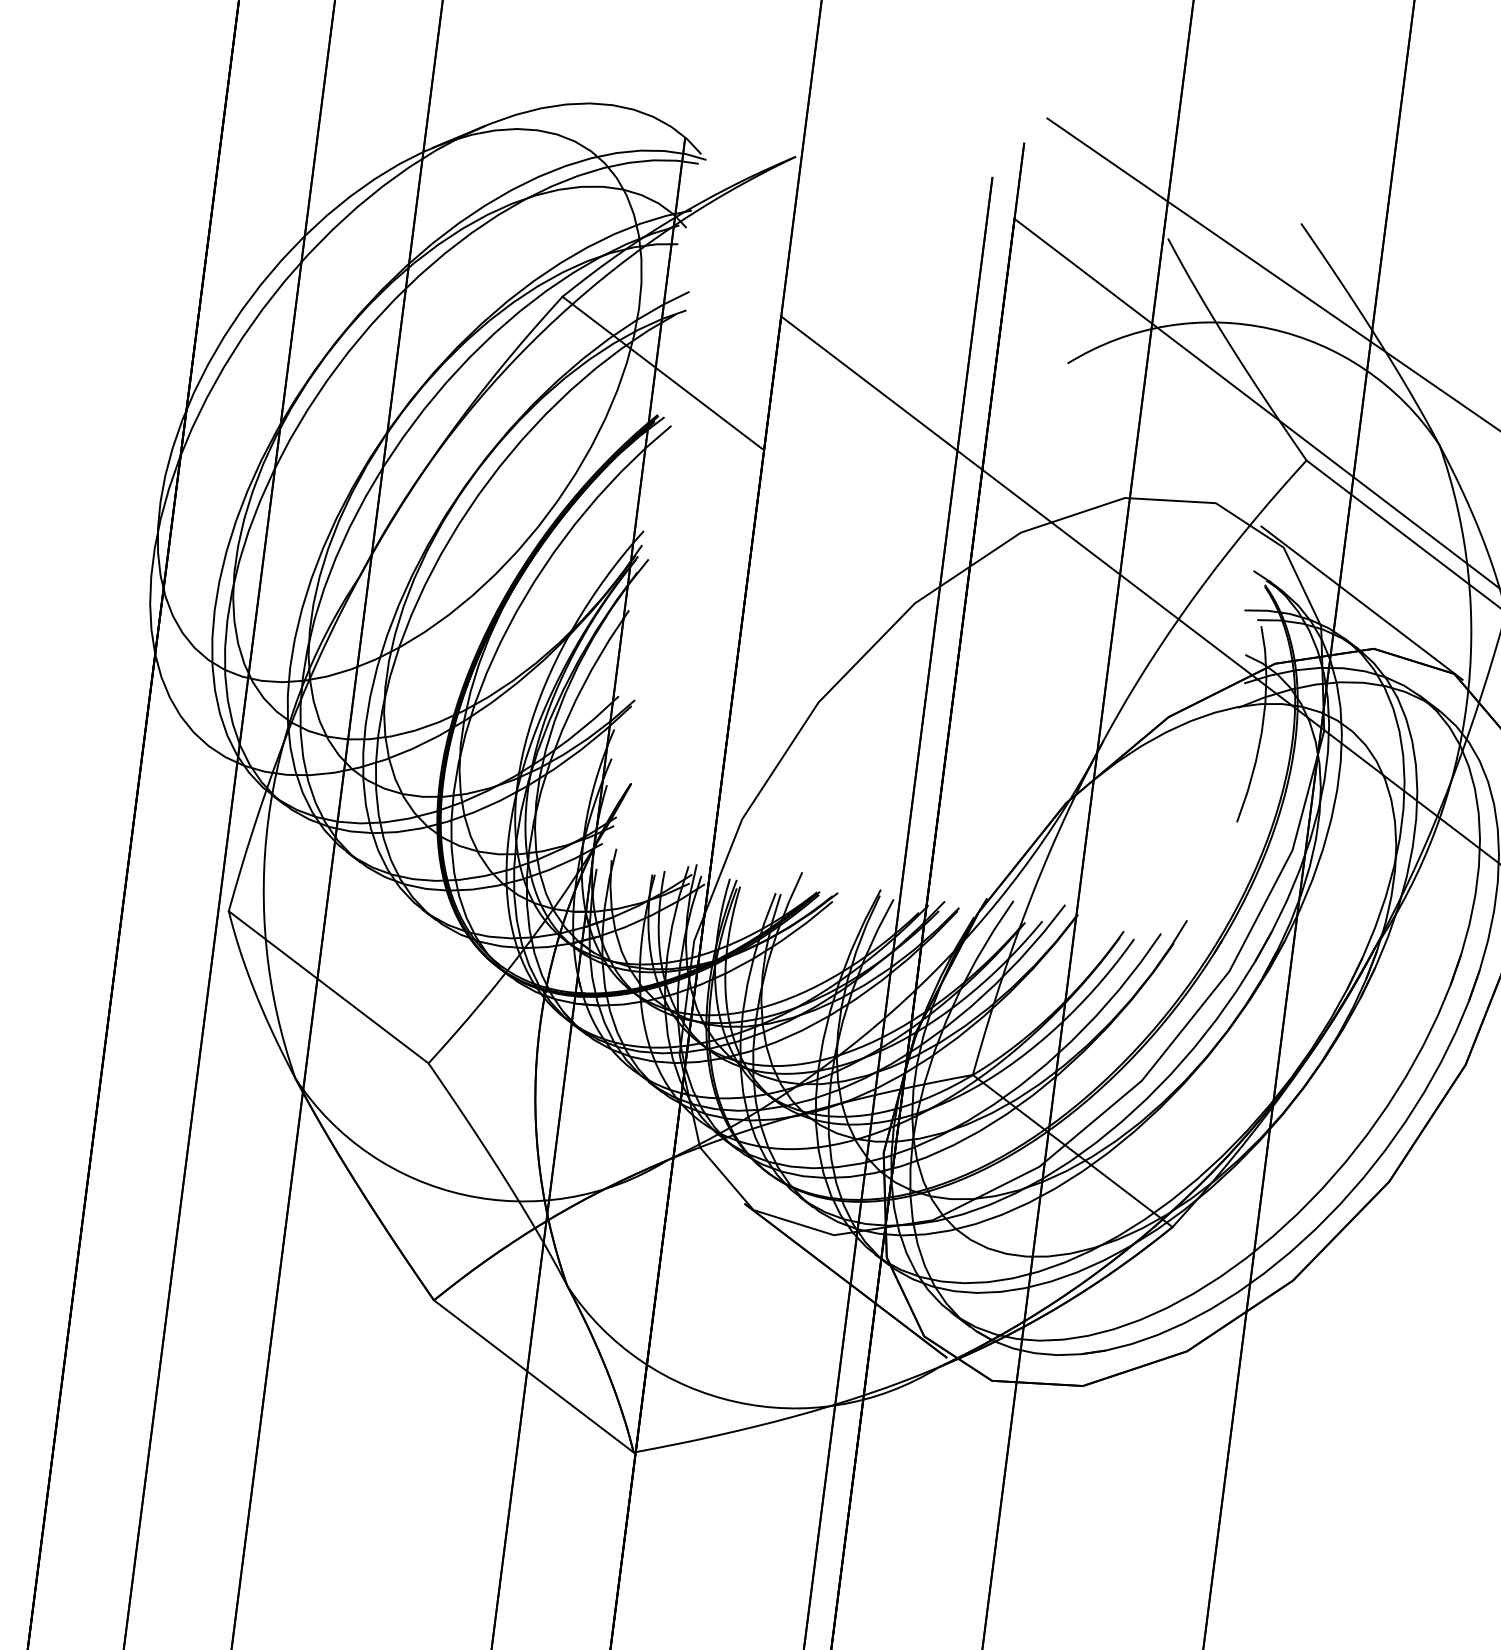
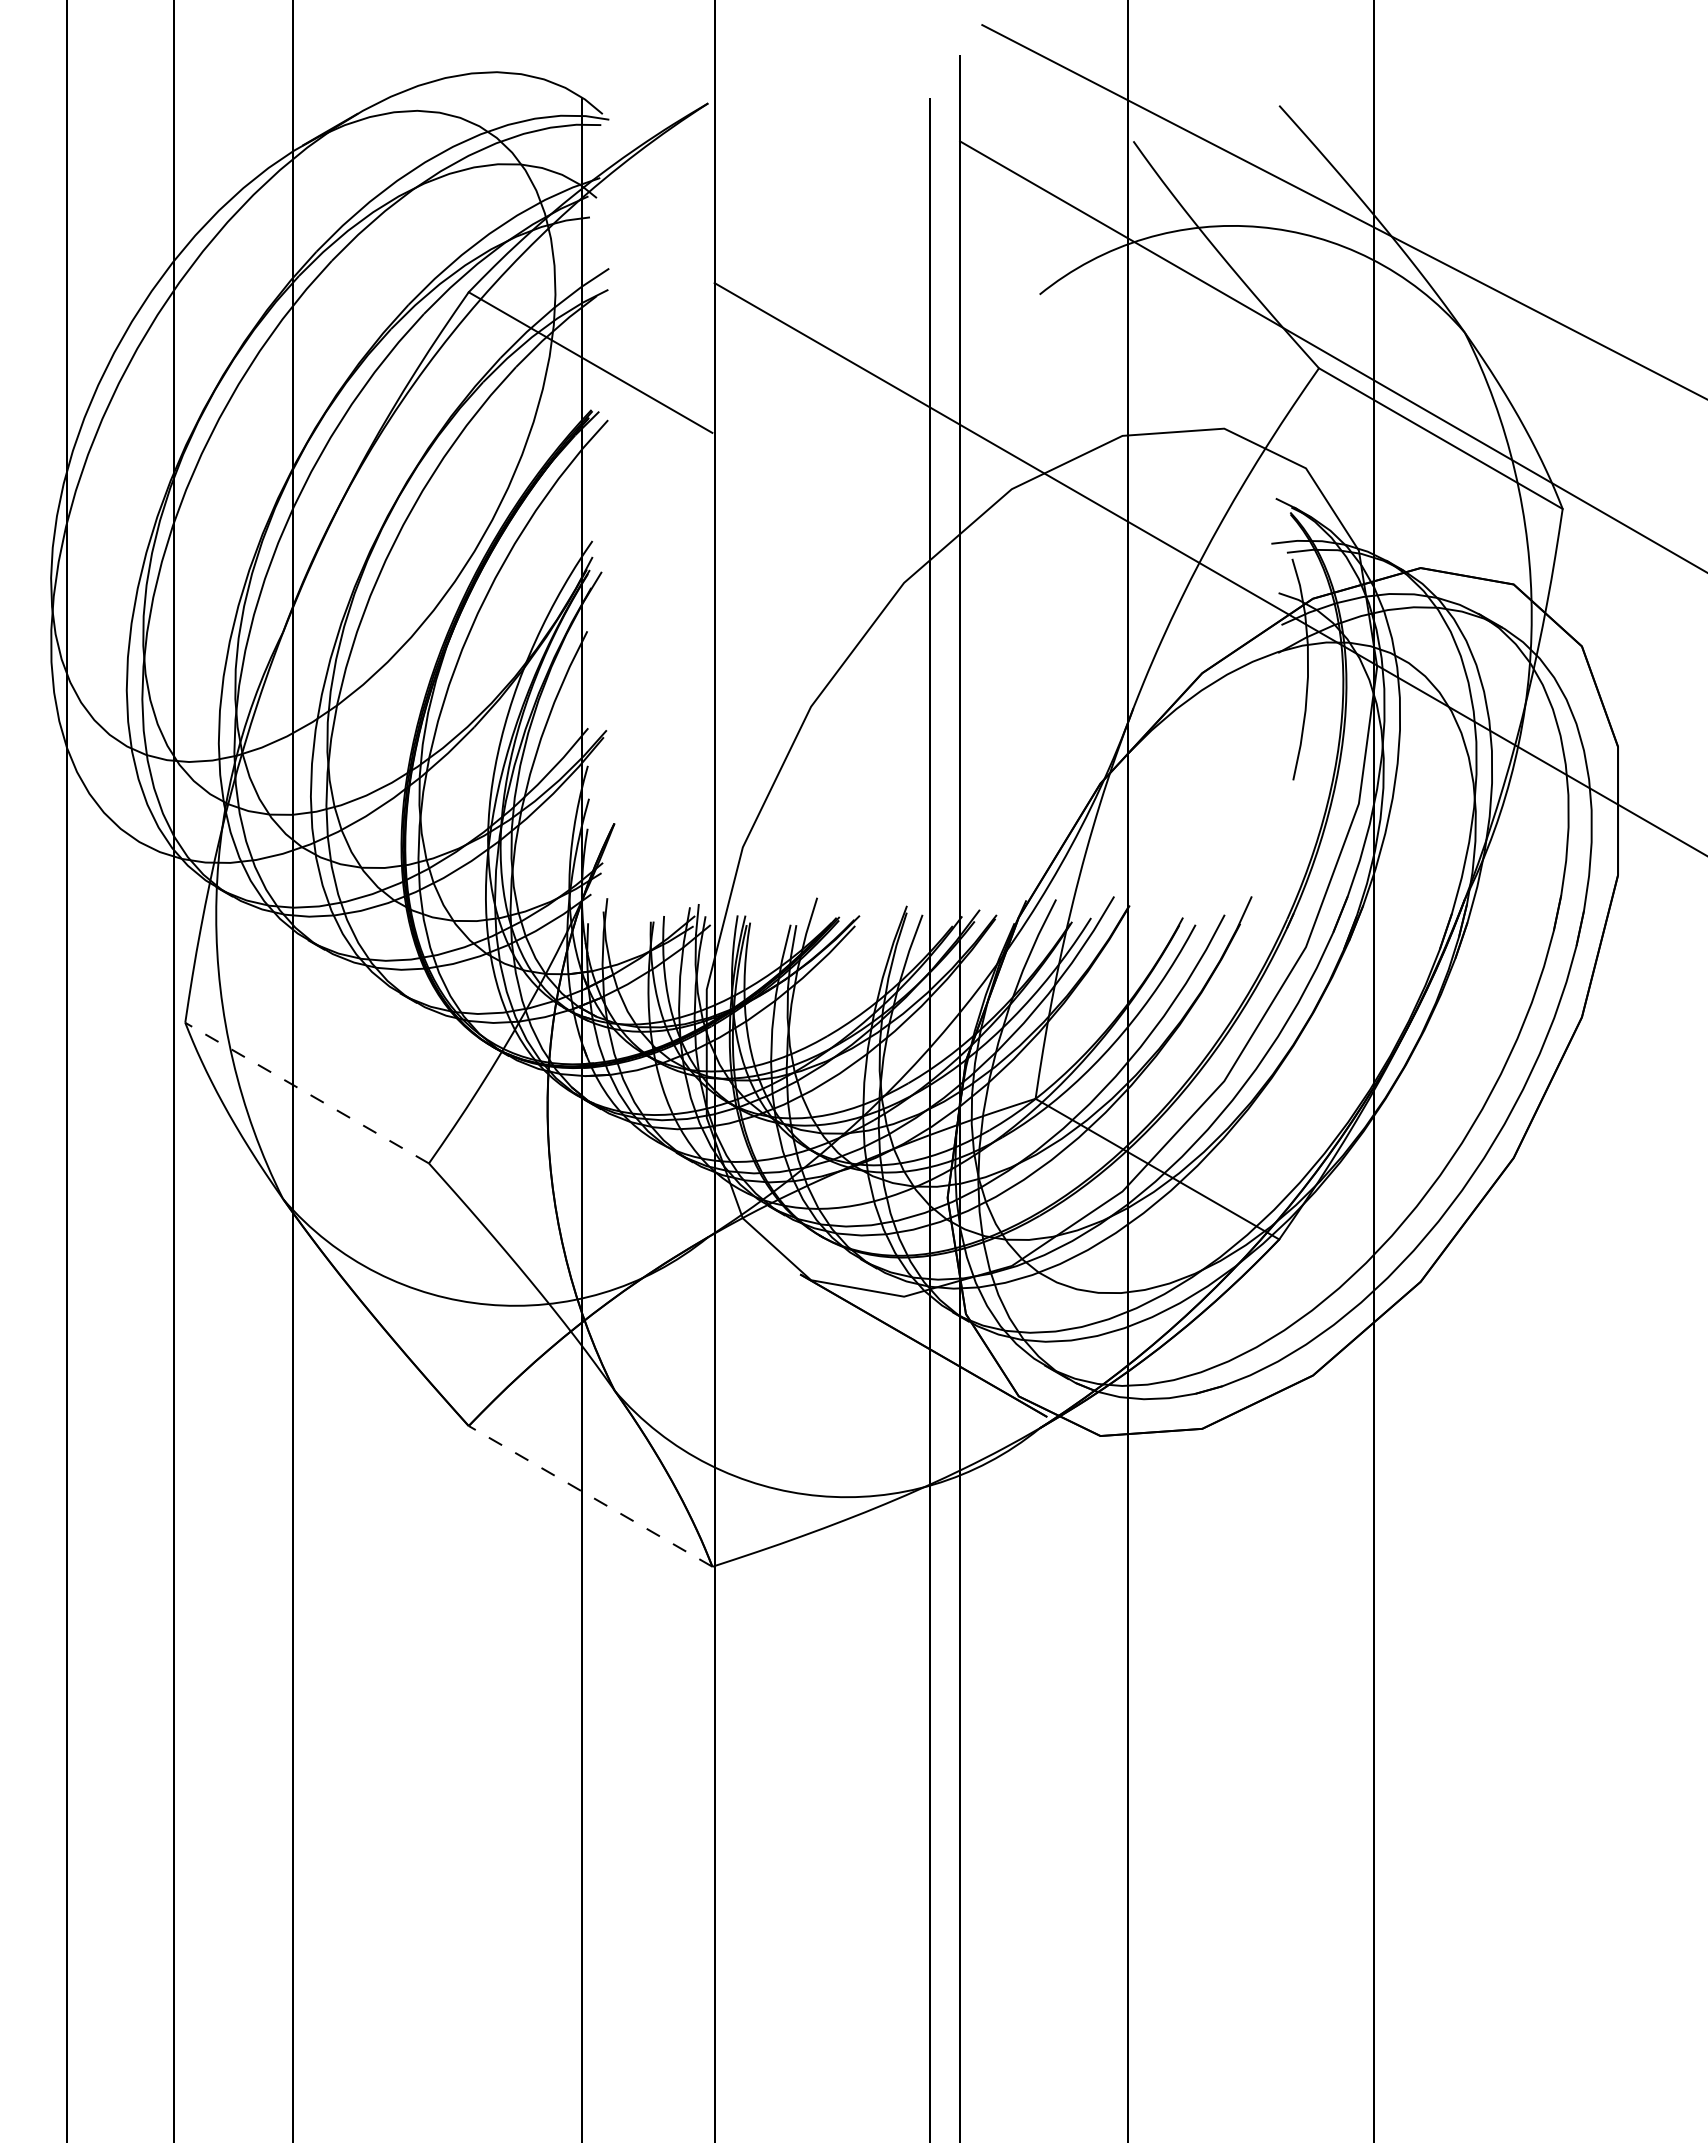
line: (1361, 602) -> (1400, 518), removed
line: (328, 987) -> (307, 1093), solid -> dashed
line: (533, 1376) -> (590, 1496), solid -> dashed

